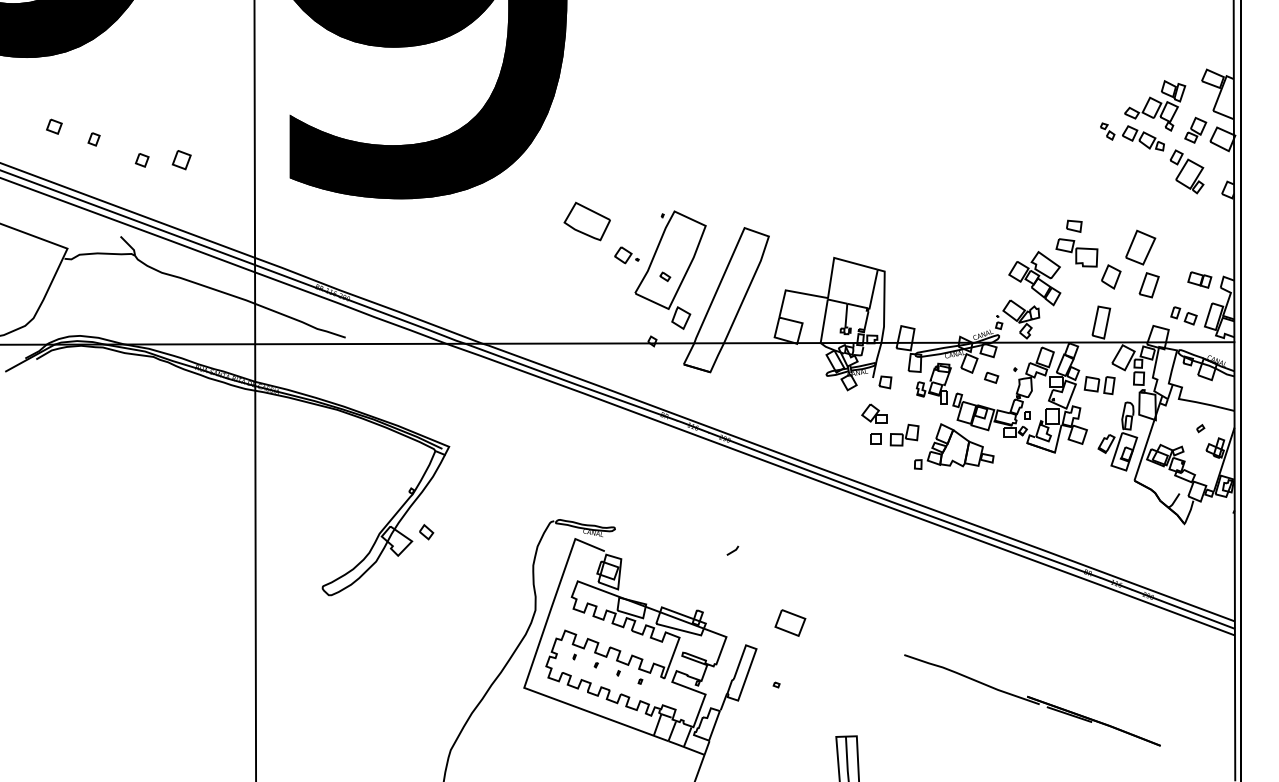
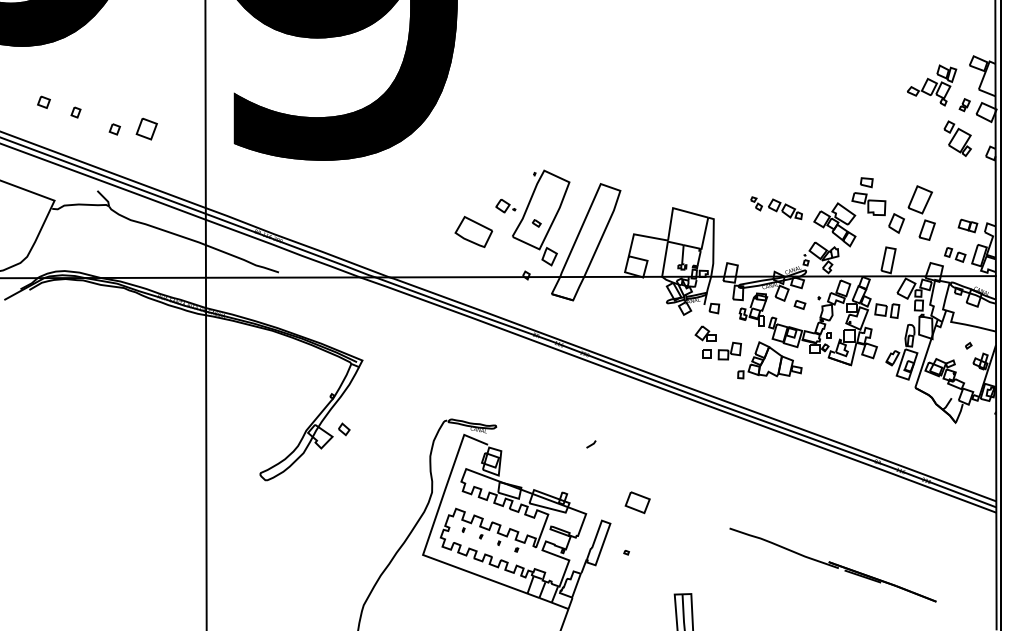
part: (1195, 129) -> (964, 104), size x0.6
part: (1132, 136) -> (776, 207), moved
part: (181, 160) -> (146, 129), size x1.4
curve: (590, 211) -> (476, 223), moved

